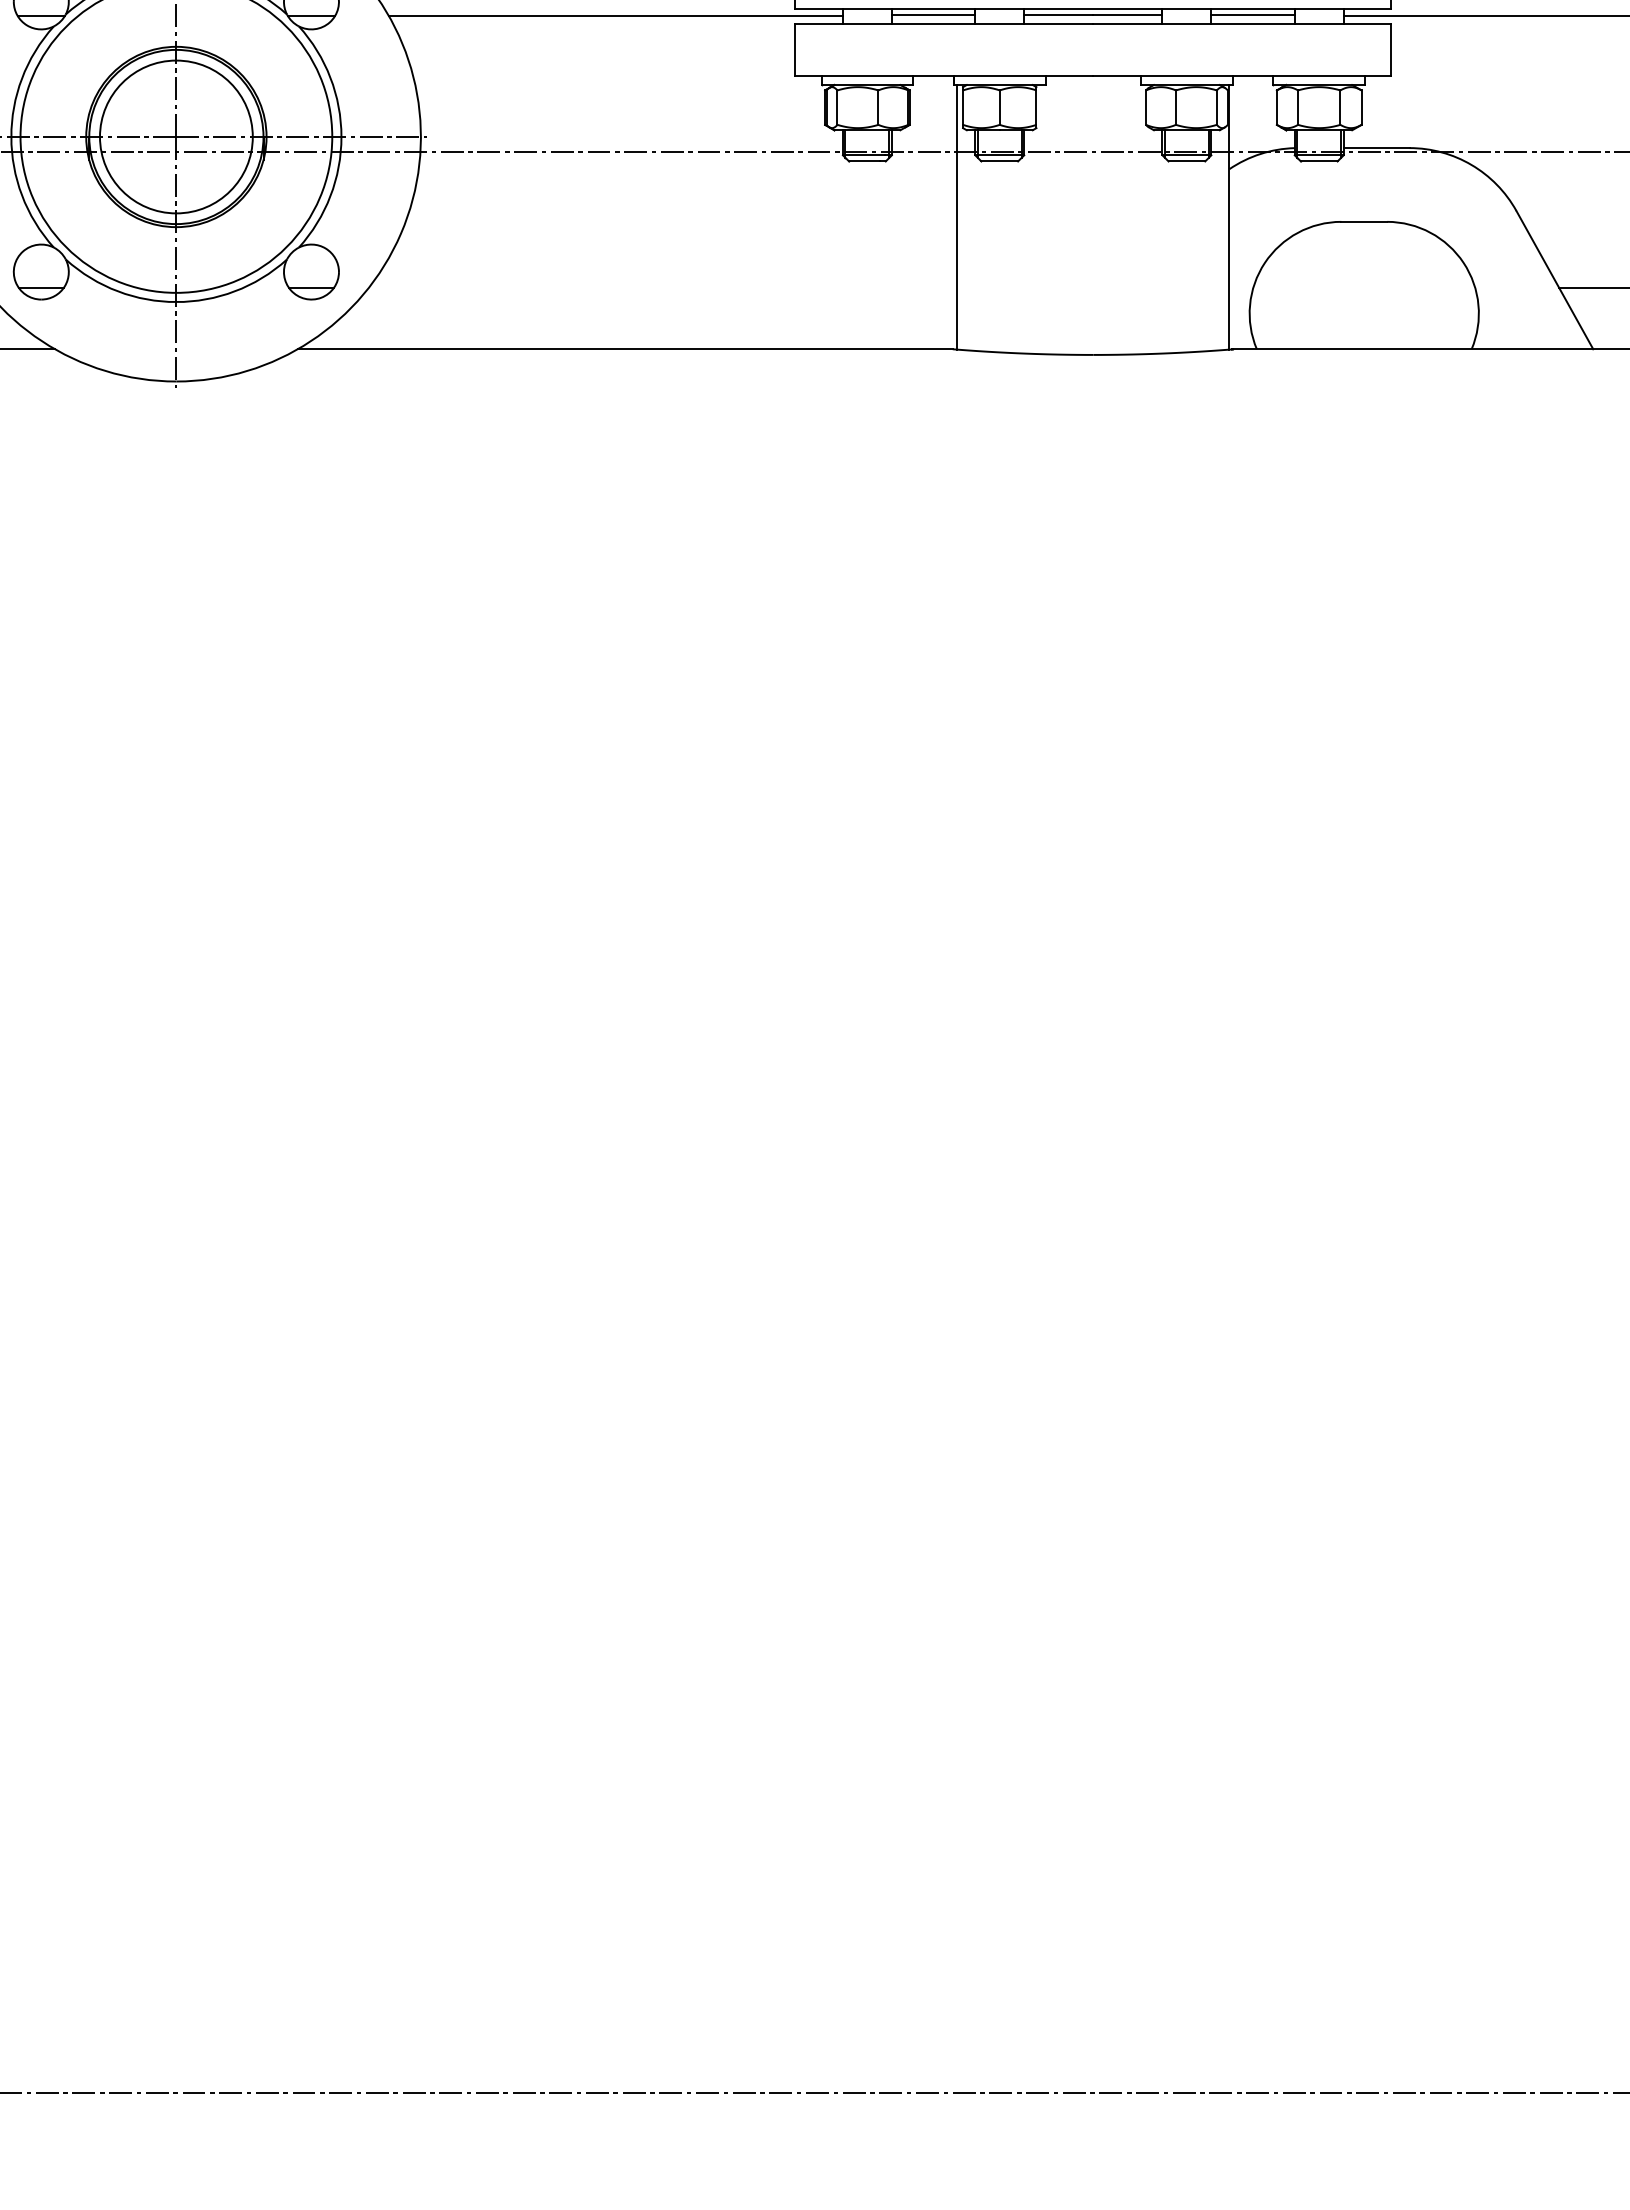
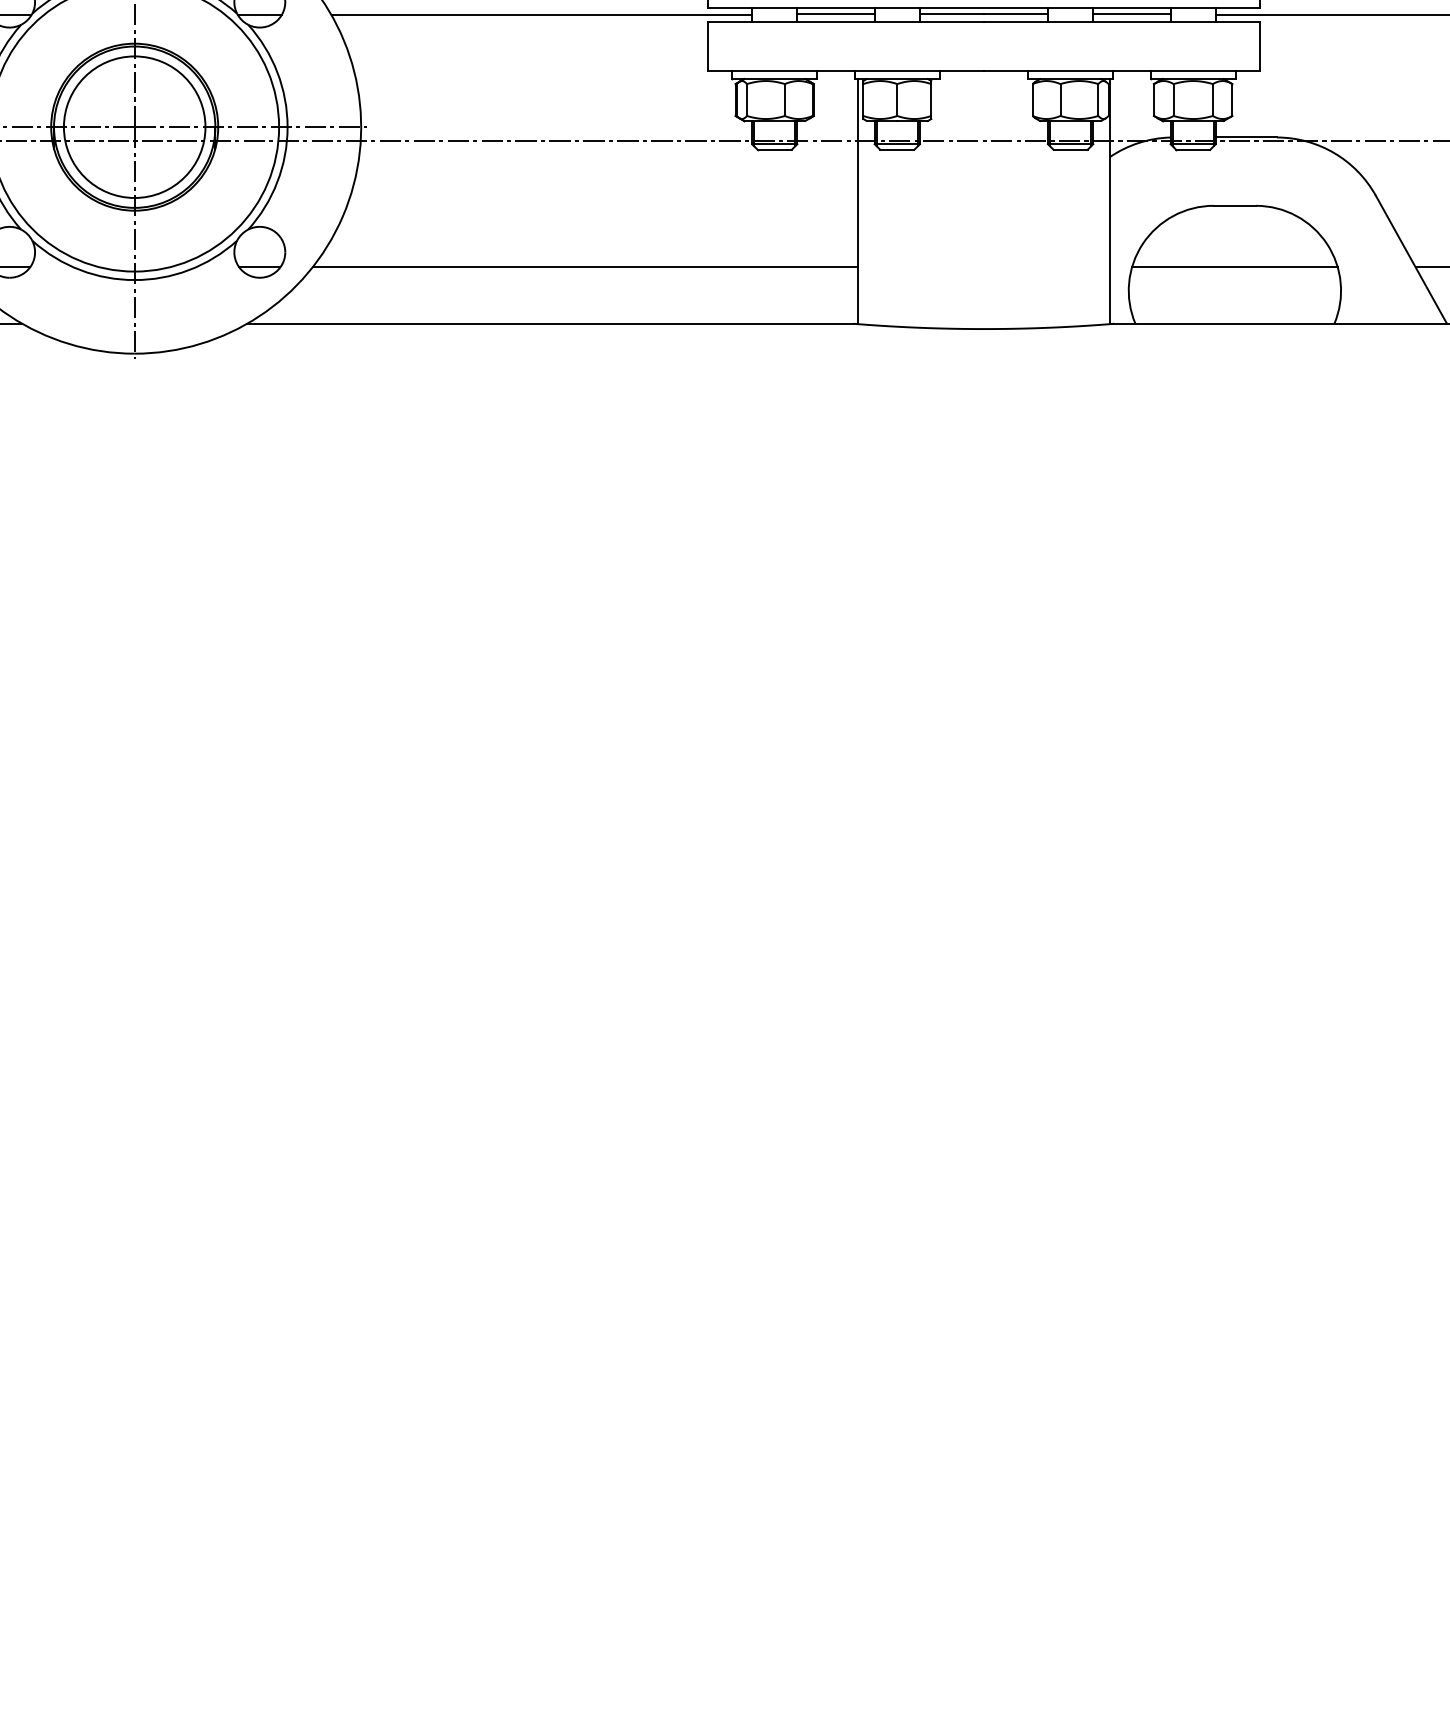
line: (662, 288) -> (584, 267), added
line: (1364, 288) -> (1235, 267), added

